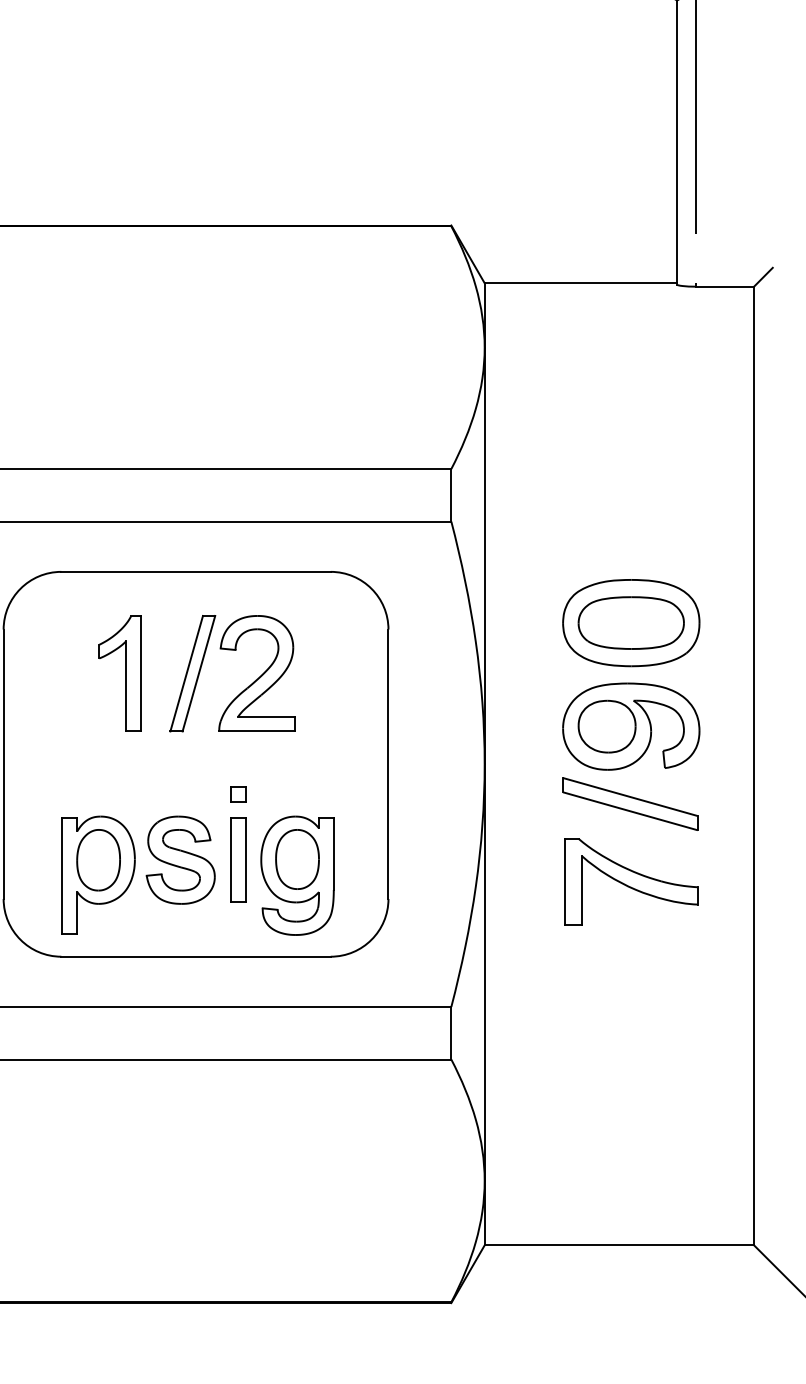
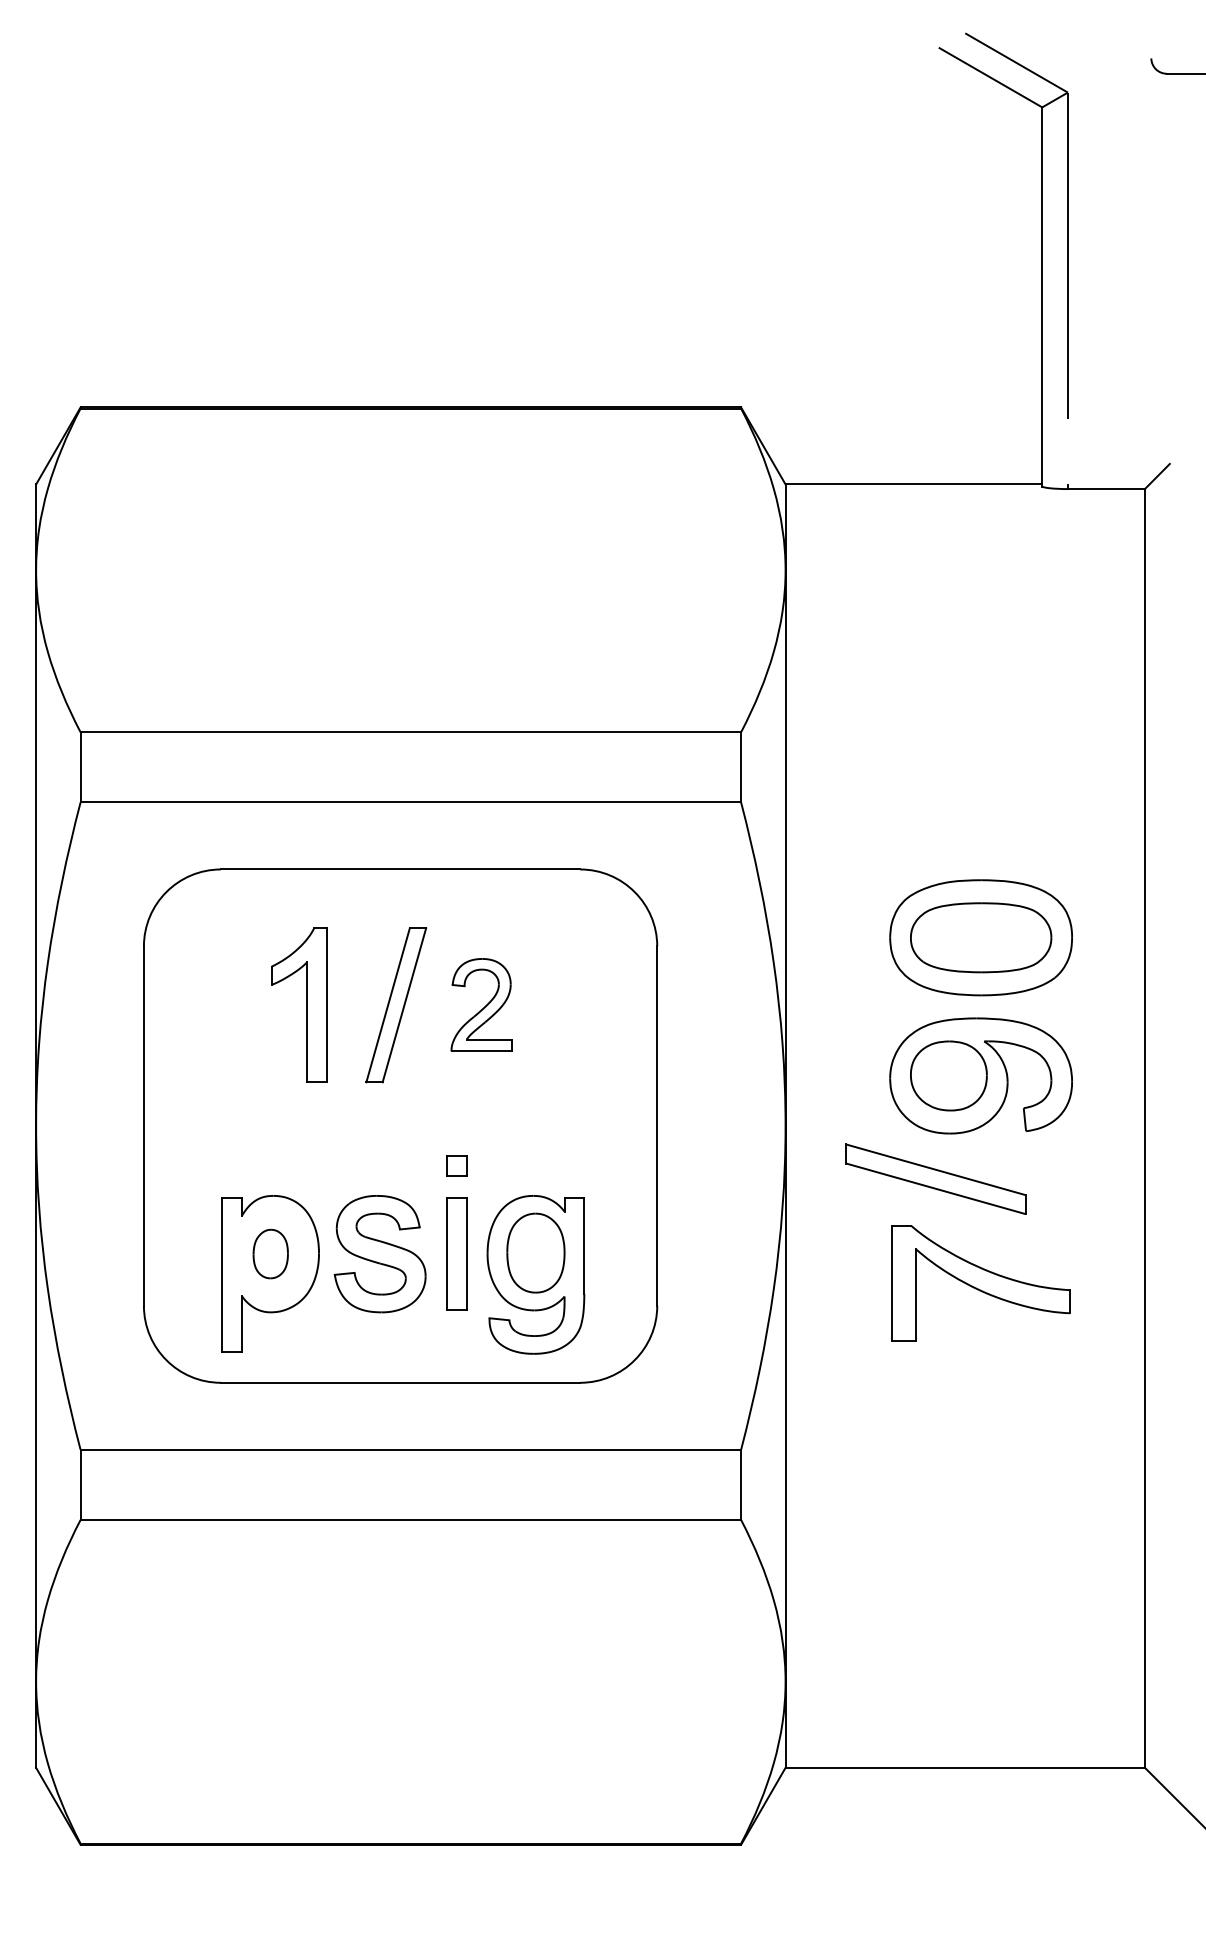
part: (256, 673) -> (481, 1004), size x0.6
part: (630, 803) -> (935, 1178), moved
part: (98, 859) -> (270, 1253), size x0.6

